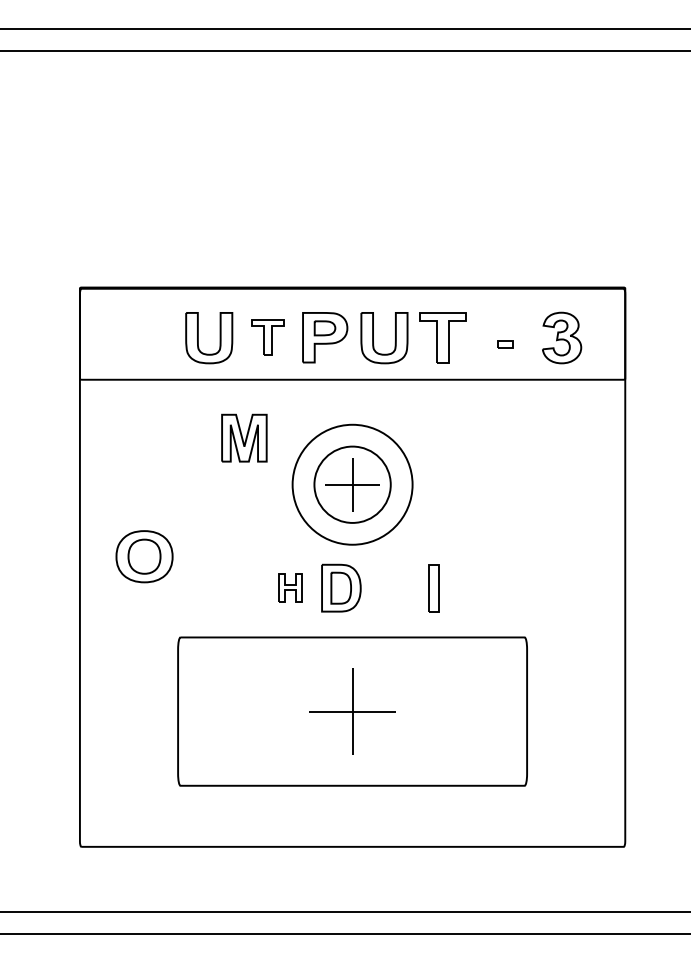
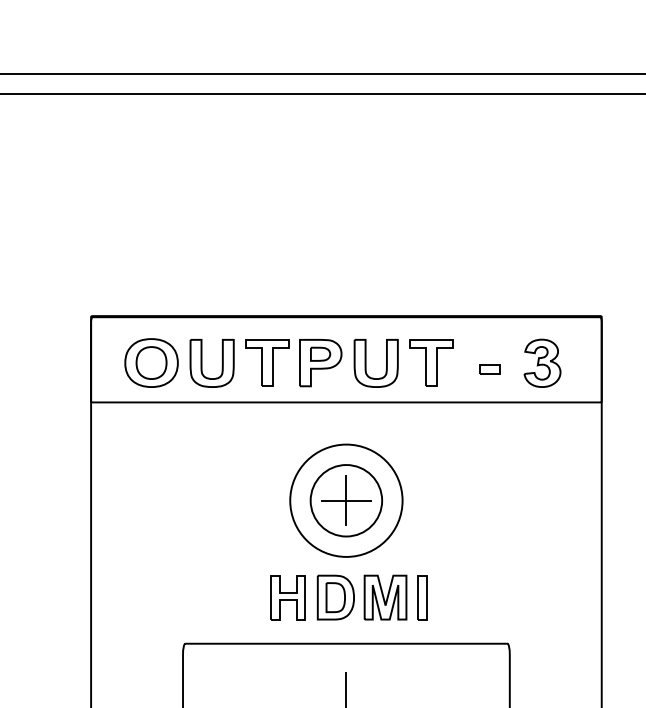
part: (267, 337) -> (266, 362), size x1.43
part: (505, 344) -> (489, 369), size x1.43
part: (244, 437) -> (385, 596), moved
part: (144, 556) -> (151, 362), moved
part: (290, 588) -> (288, 597), size x1.67

